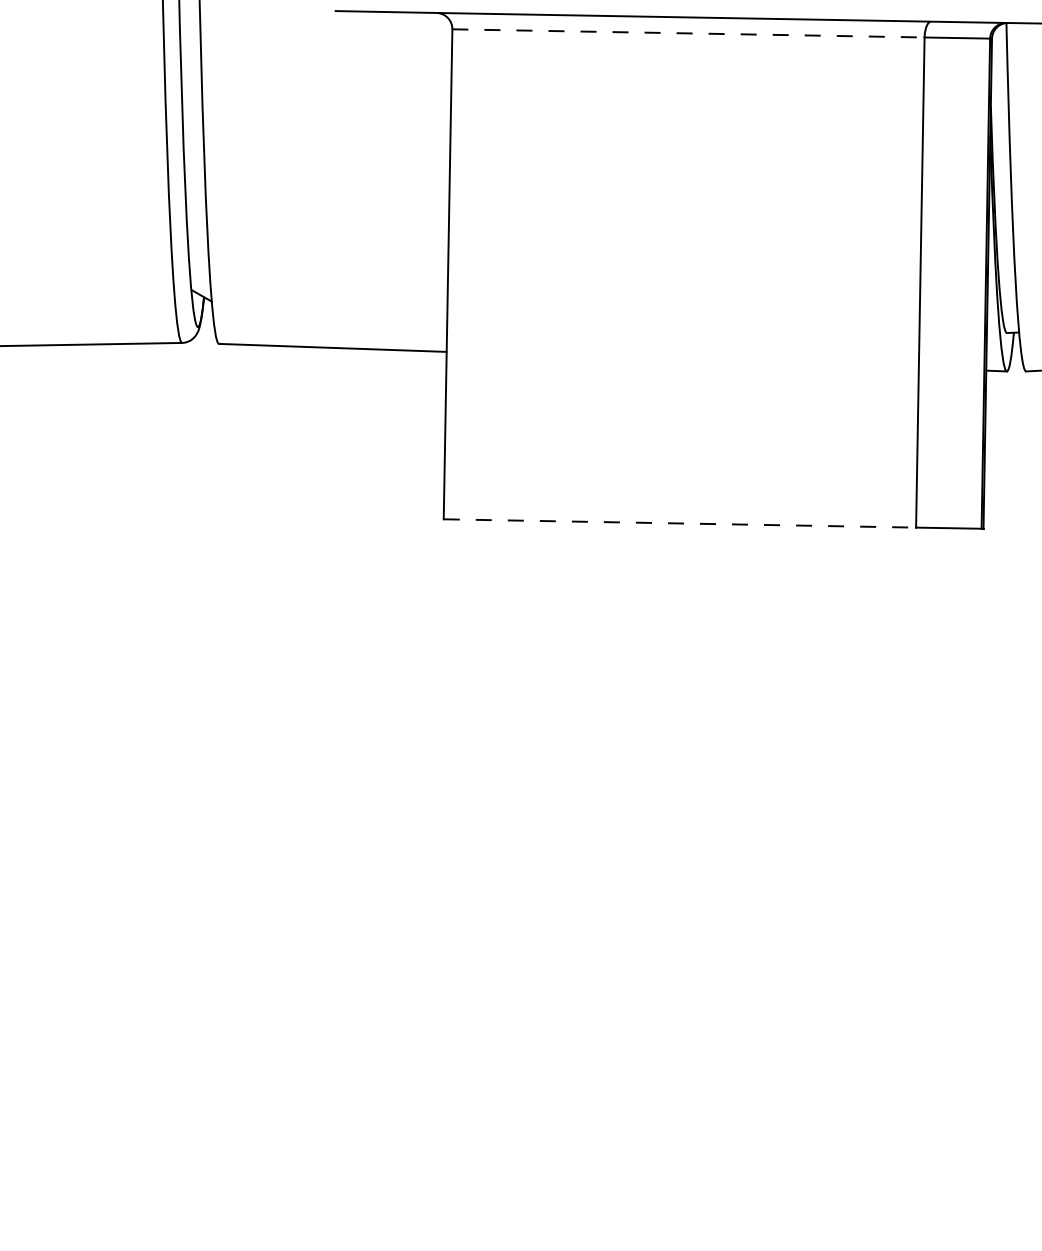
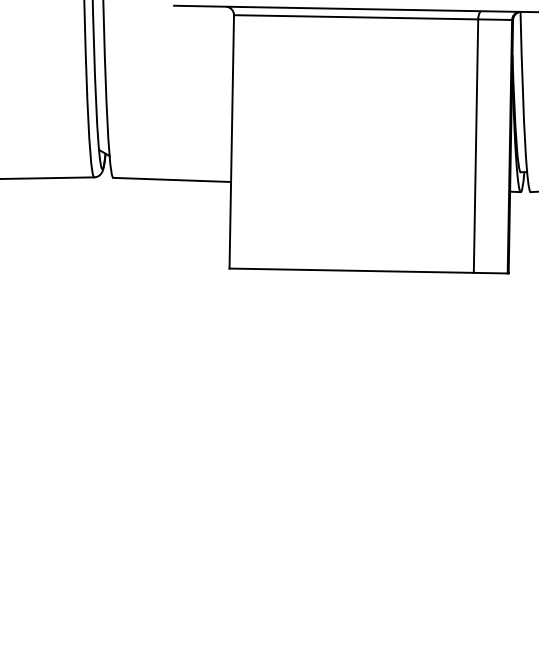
line: (689, 33) -> (356, 17), dashed -> solid
line: (681, 523) -> (352, 270), dashed -> solid

